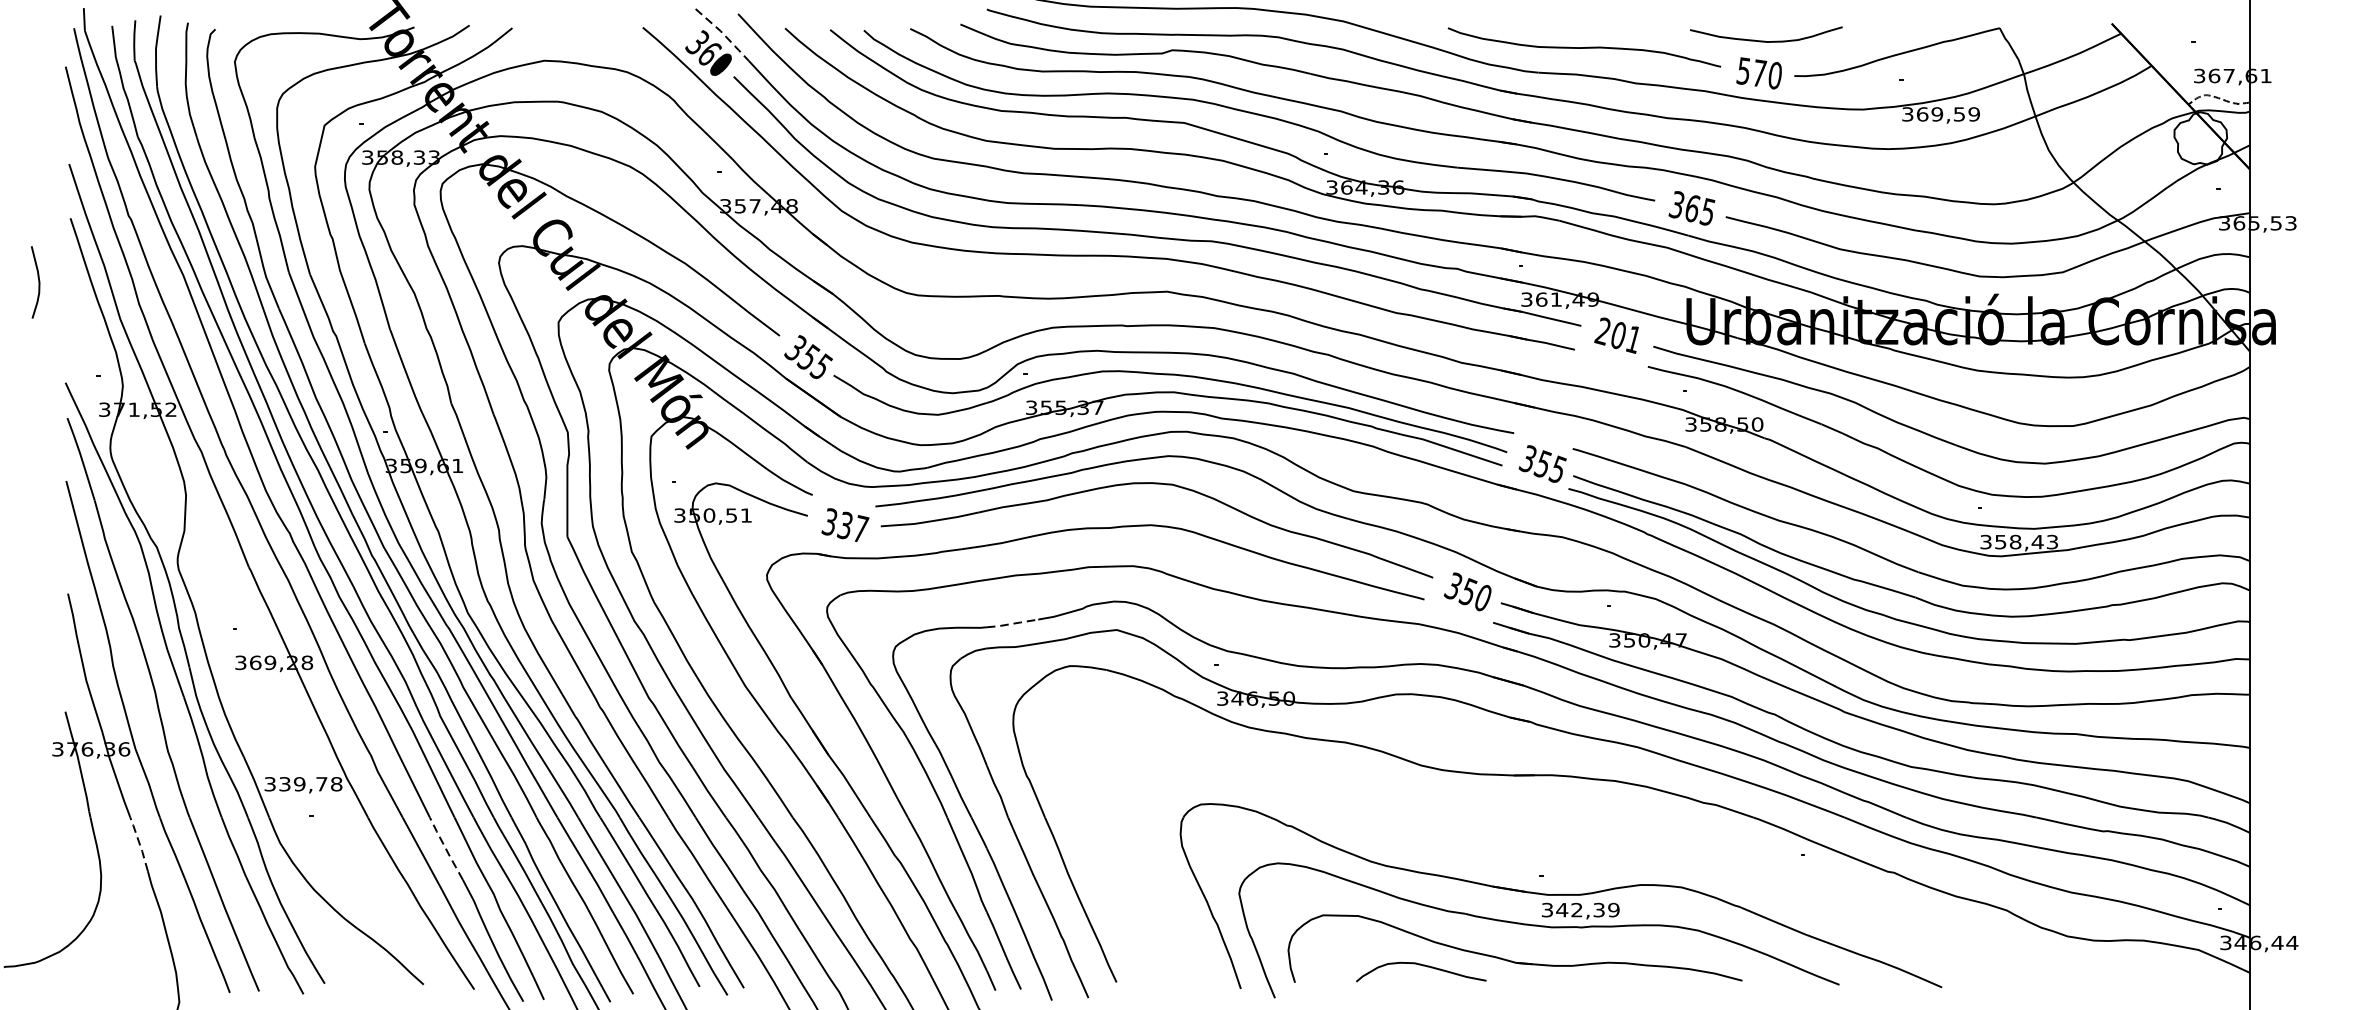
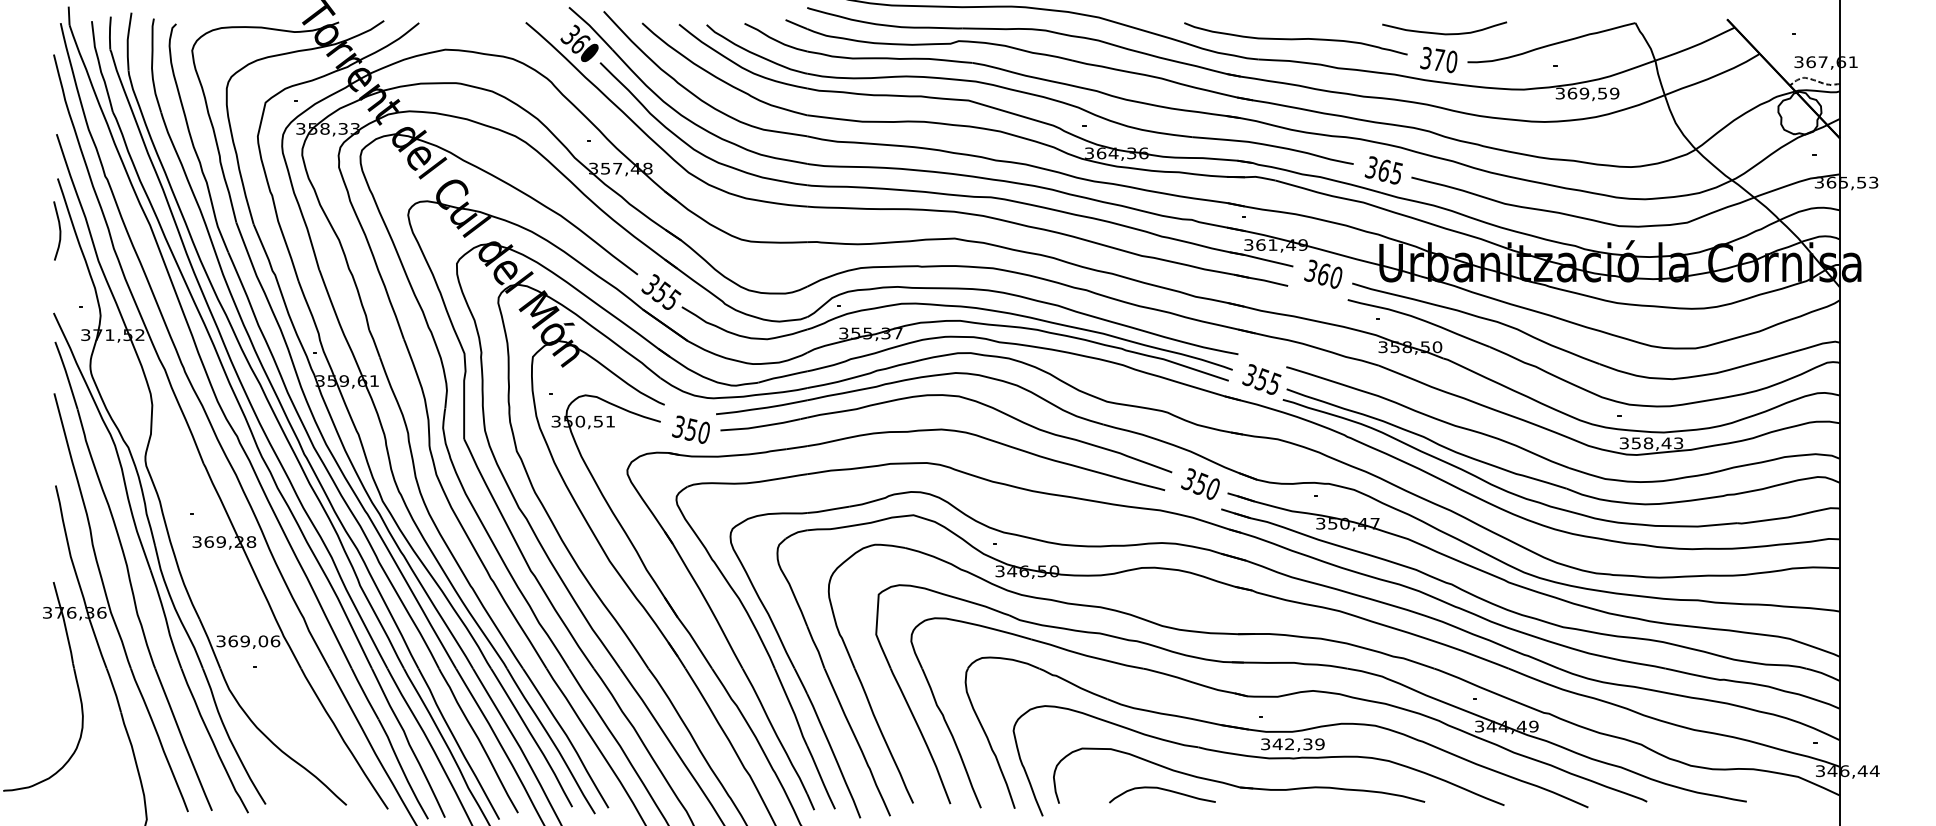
line: (723, 33) -> (591, 27), dashed -> solid
text: (1744, 70) -> (1426, 57), 570 -> 370
curve: (38, 281) -> (59, 230), moved
text: (1618, 335) -> (1323, 274), 201 -> 360
text: (855, 526) -> (699, 430), 337 -> 350
line: (1012, 624) -> (828, 510), dashed -> solid
text: (311, 784) -> (254, 641), 339,78 -> 369,06
line: (139, 843) -> (114, 689), dashed -> solid
line: (445, 849) -> (364, 694), dashed -> solid
part: (1602, 851) -> (1310, 696), added

